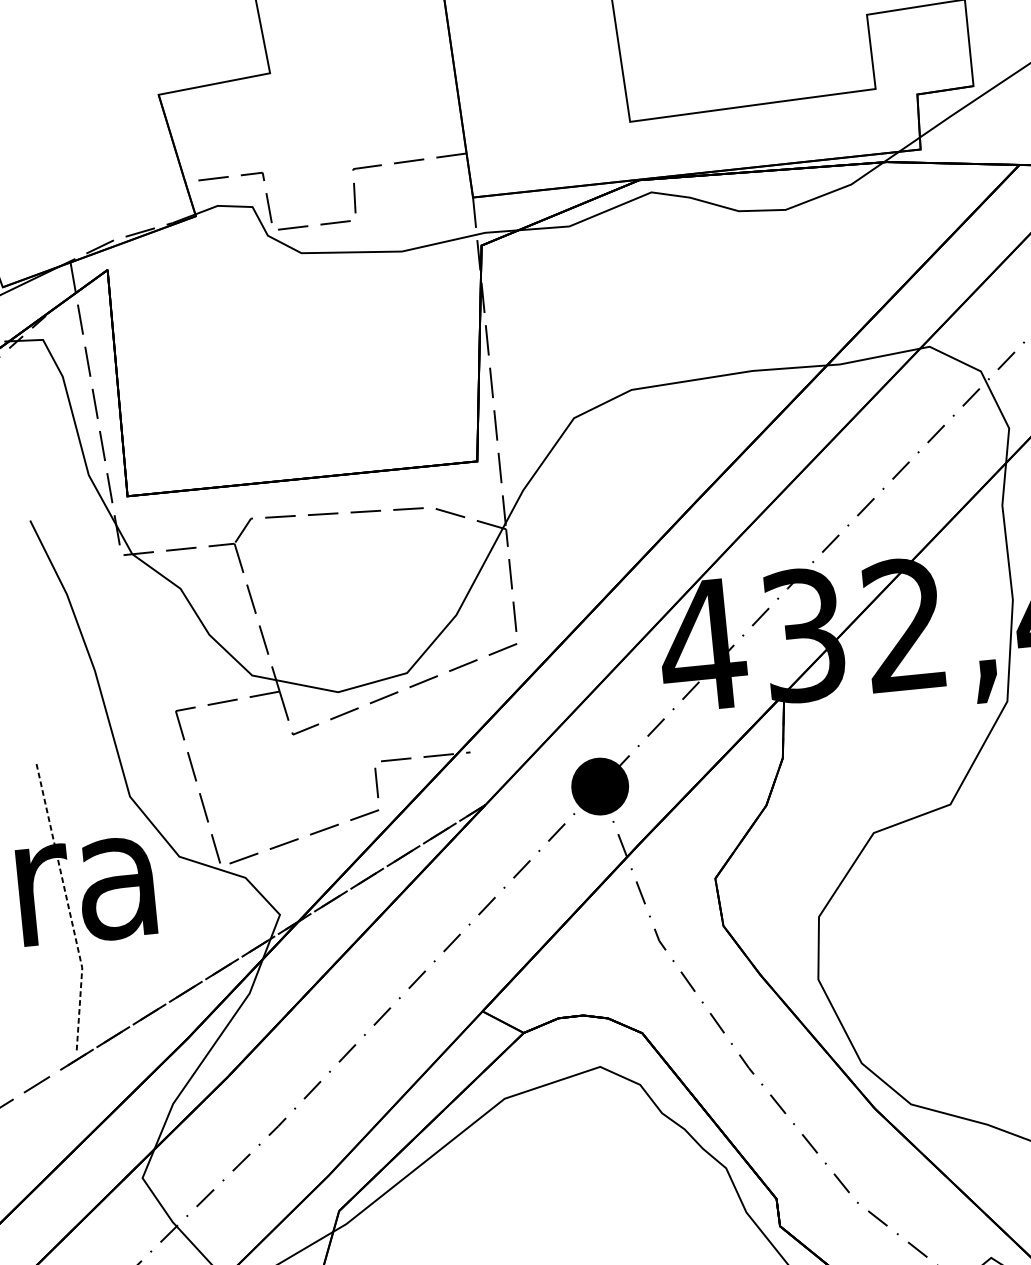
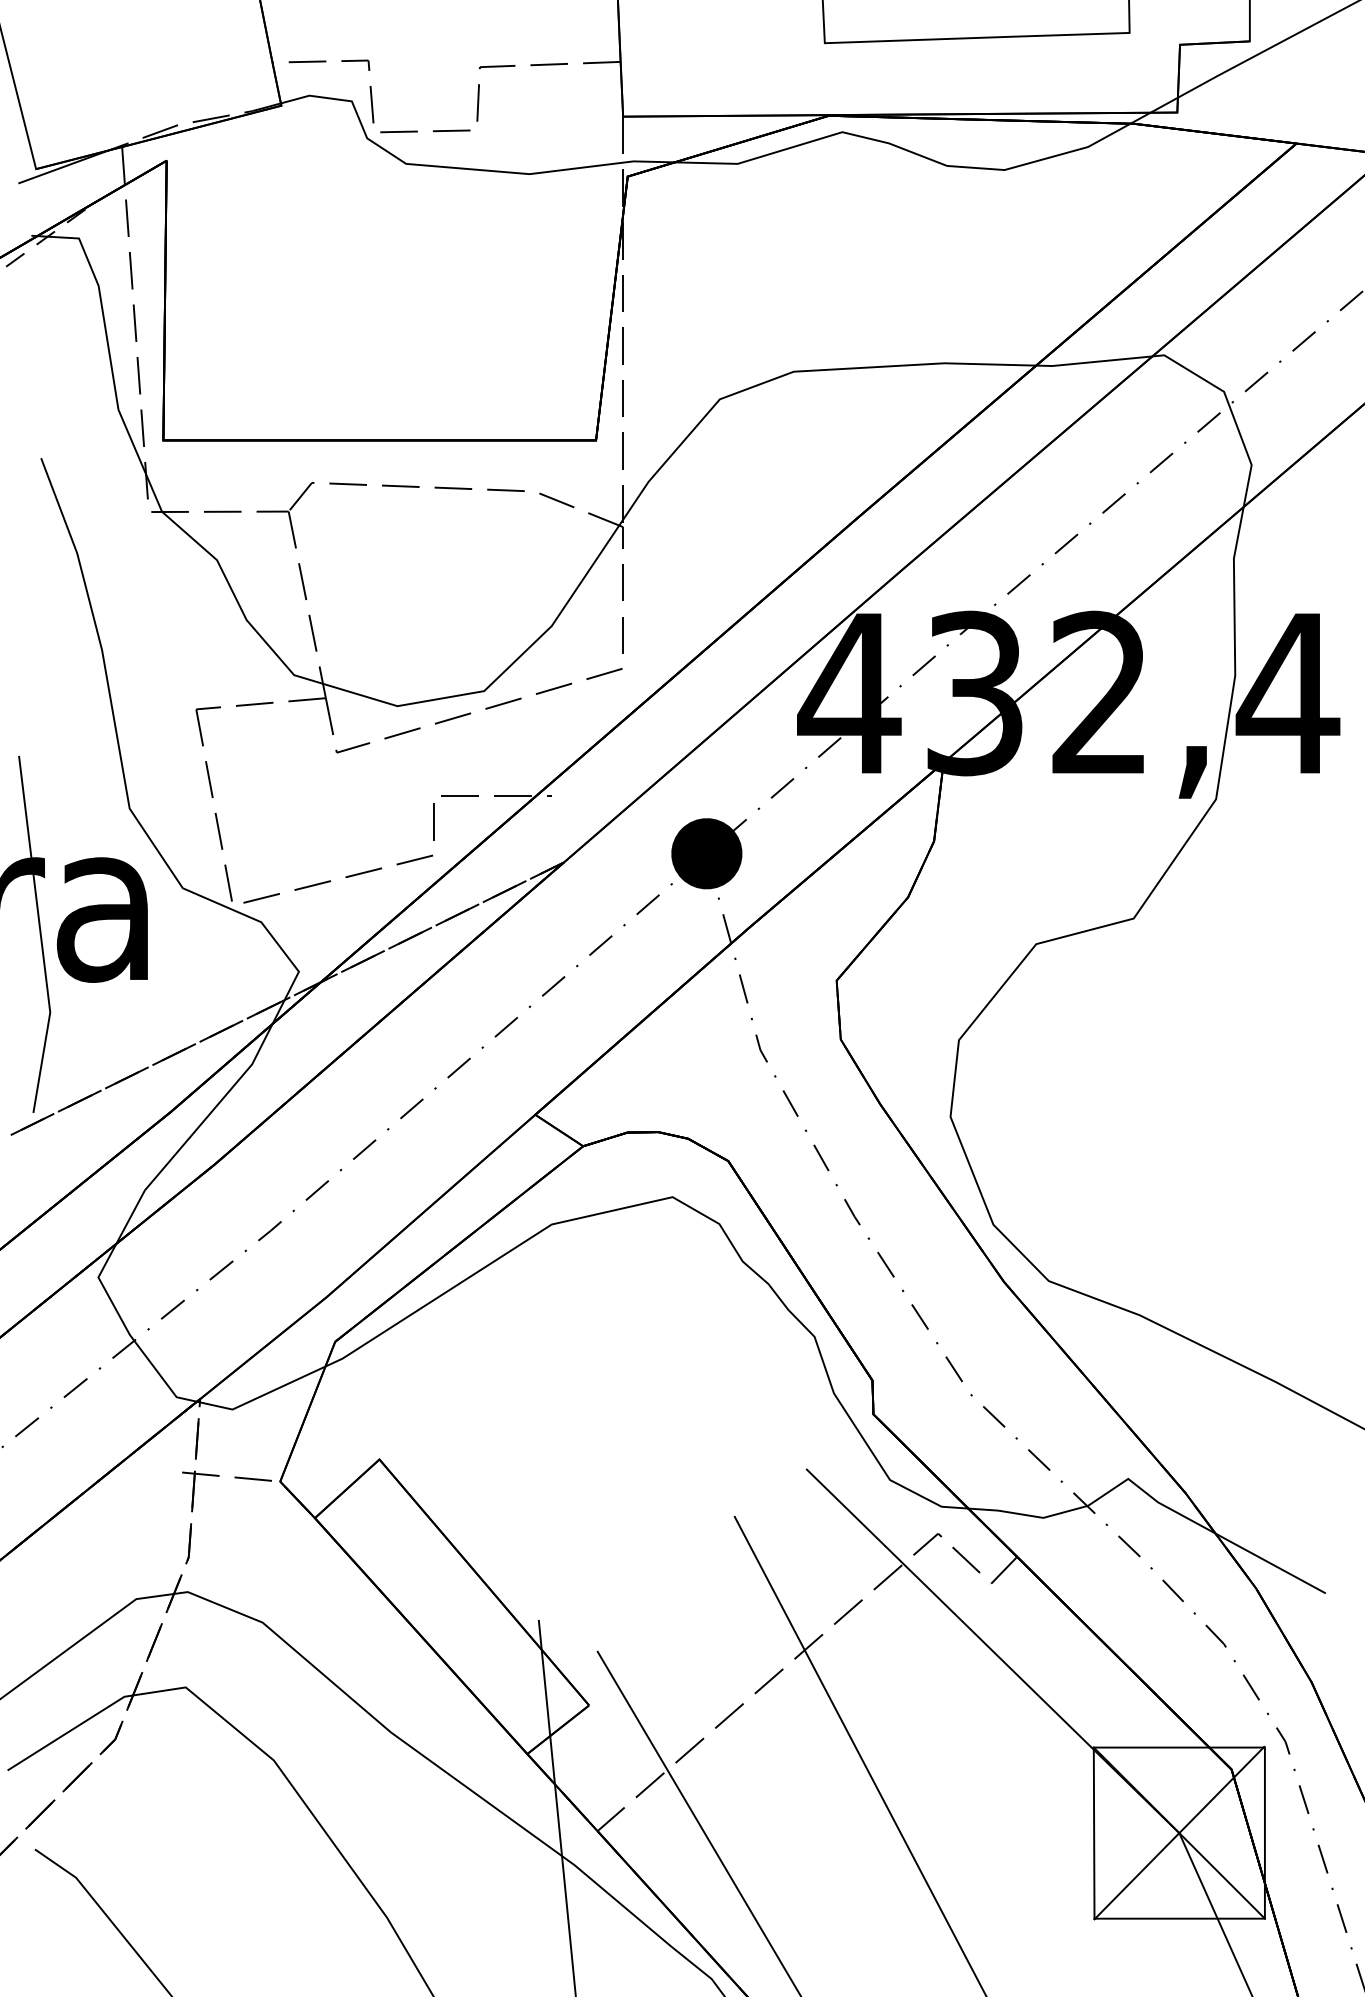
line: (68, 906) -> (40, 935), dashed -> solid

